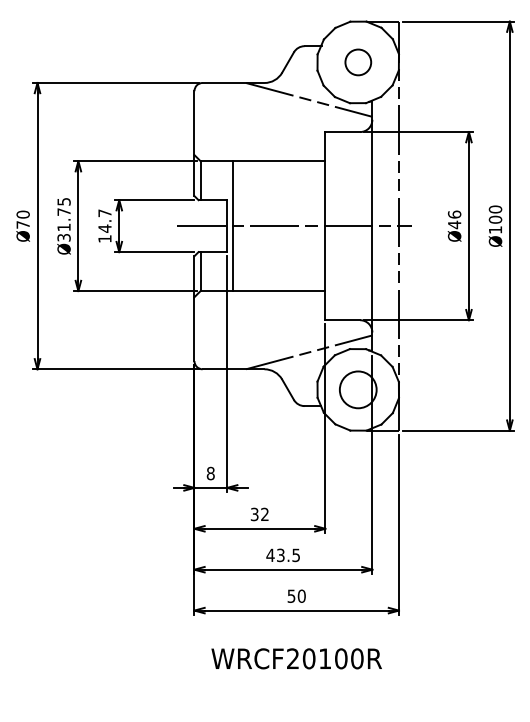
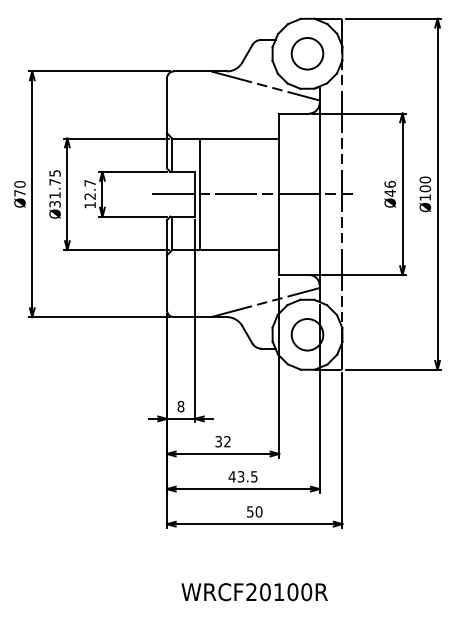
circle: (358, 62) -> (307, 53), size x1.43
text: (104, 228) -> (89, 196), 14.7 -> 12.7
text: (296, 658) -> (254, 591), moved

